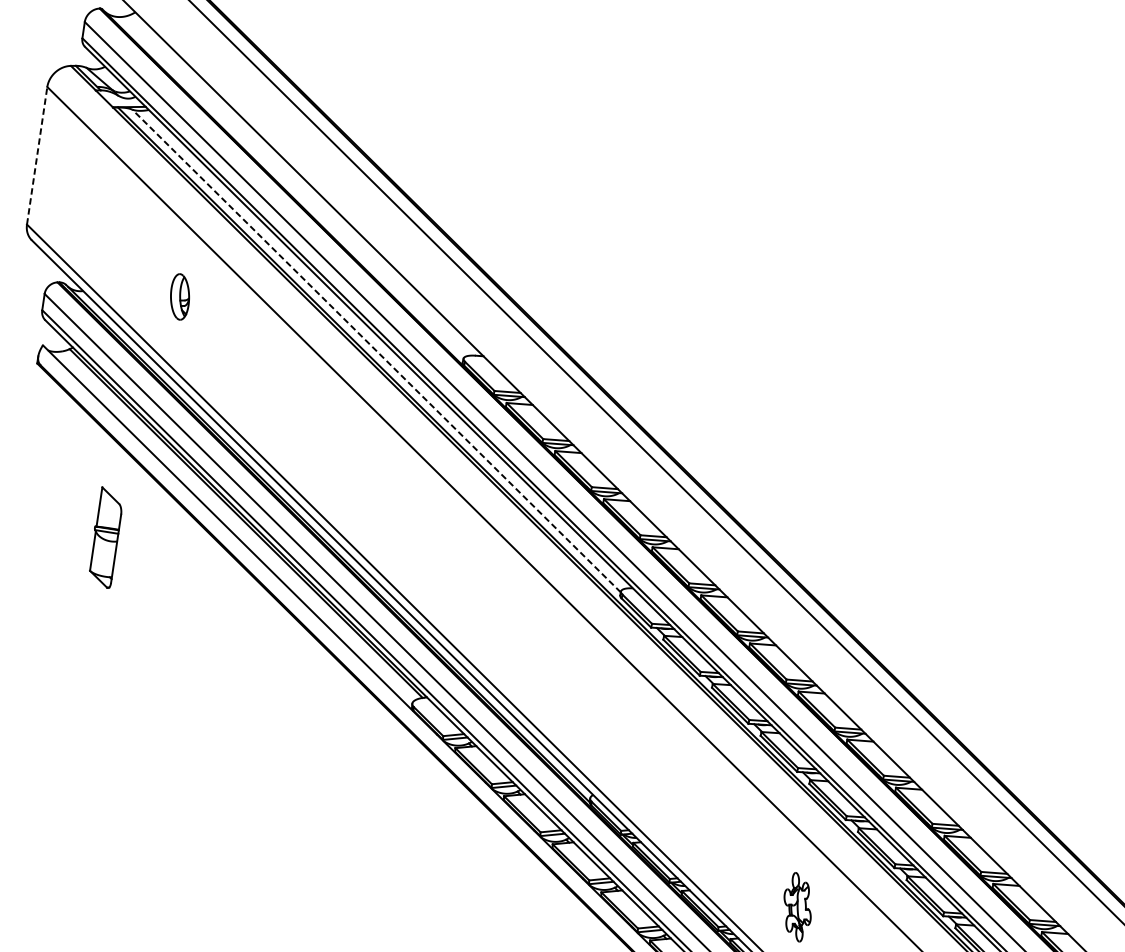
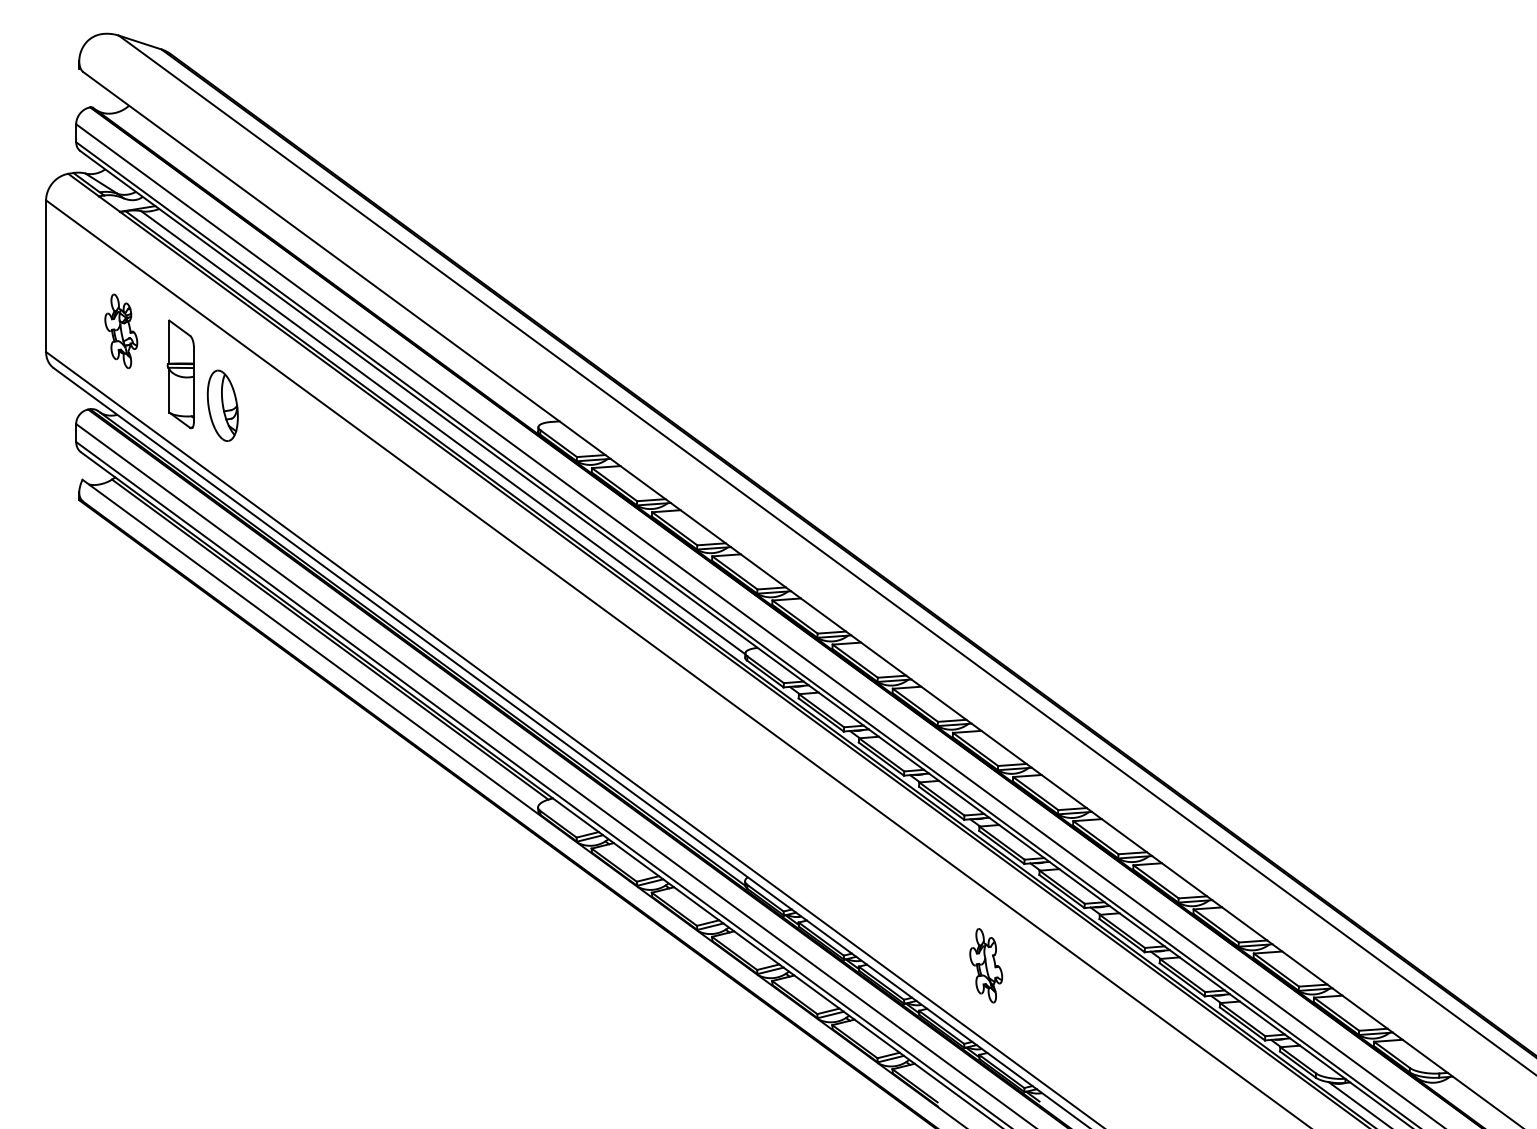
line: (37, 156) -> (46, 276), dashed -> solid
part: (98, 216) -> (121, 331), added
part: (179, 296) -> (222, 405), size x1.43
line: (376, 350) -> (443, 432), dashed -> solid
part: (105, 537) -> (180, 374), moved

